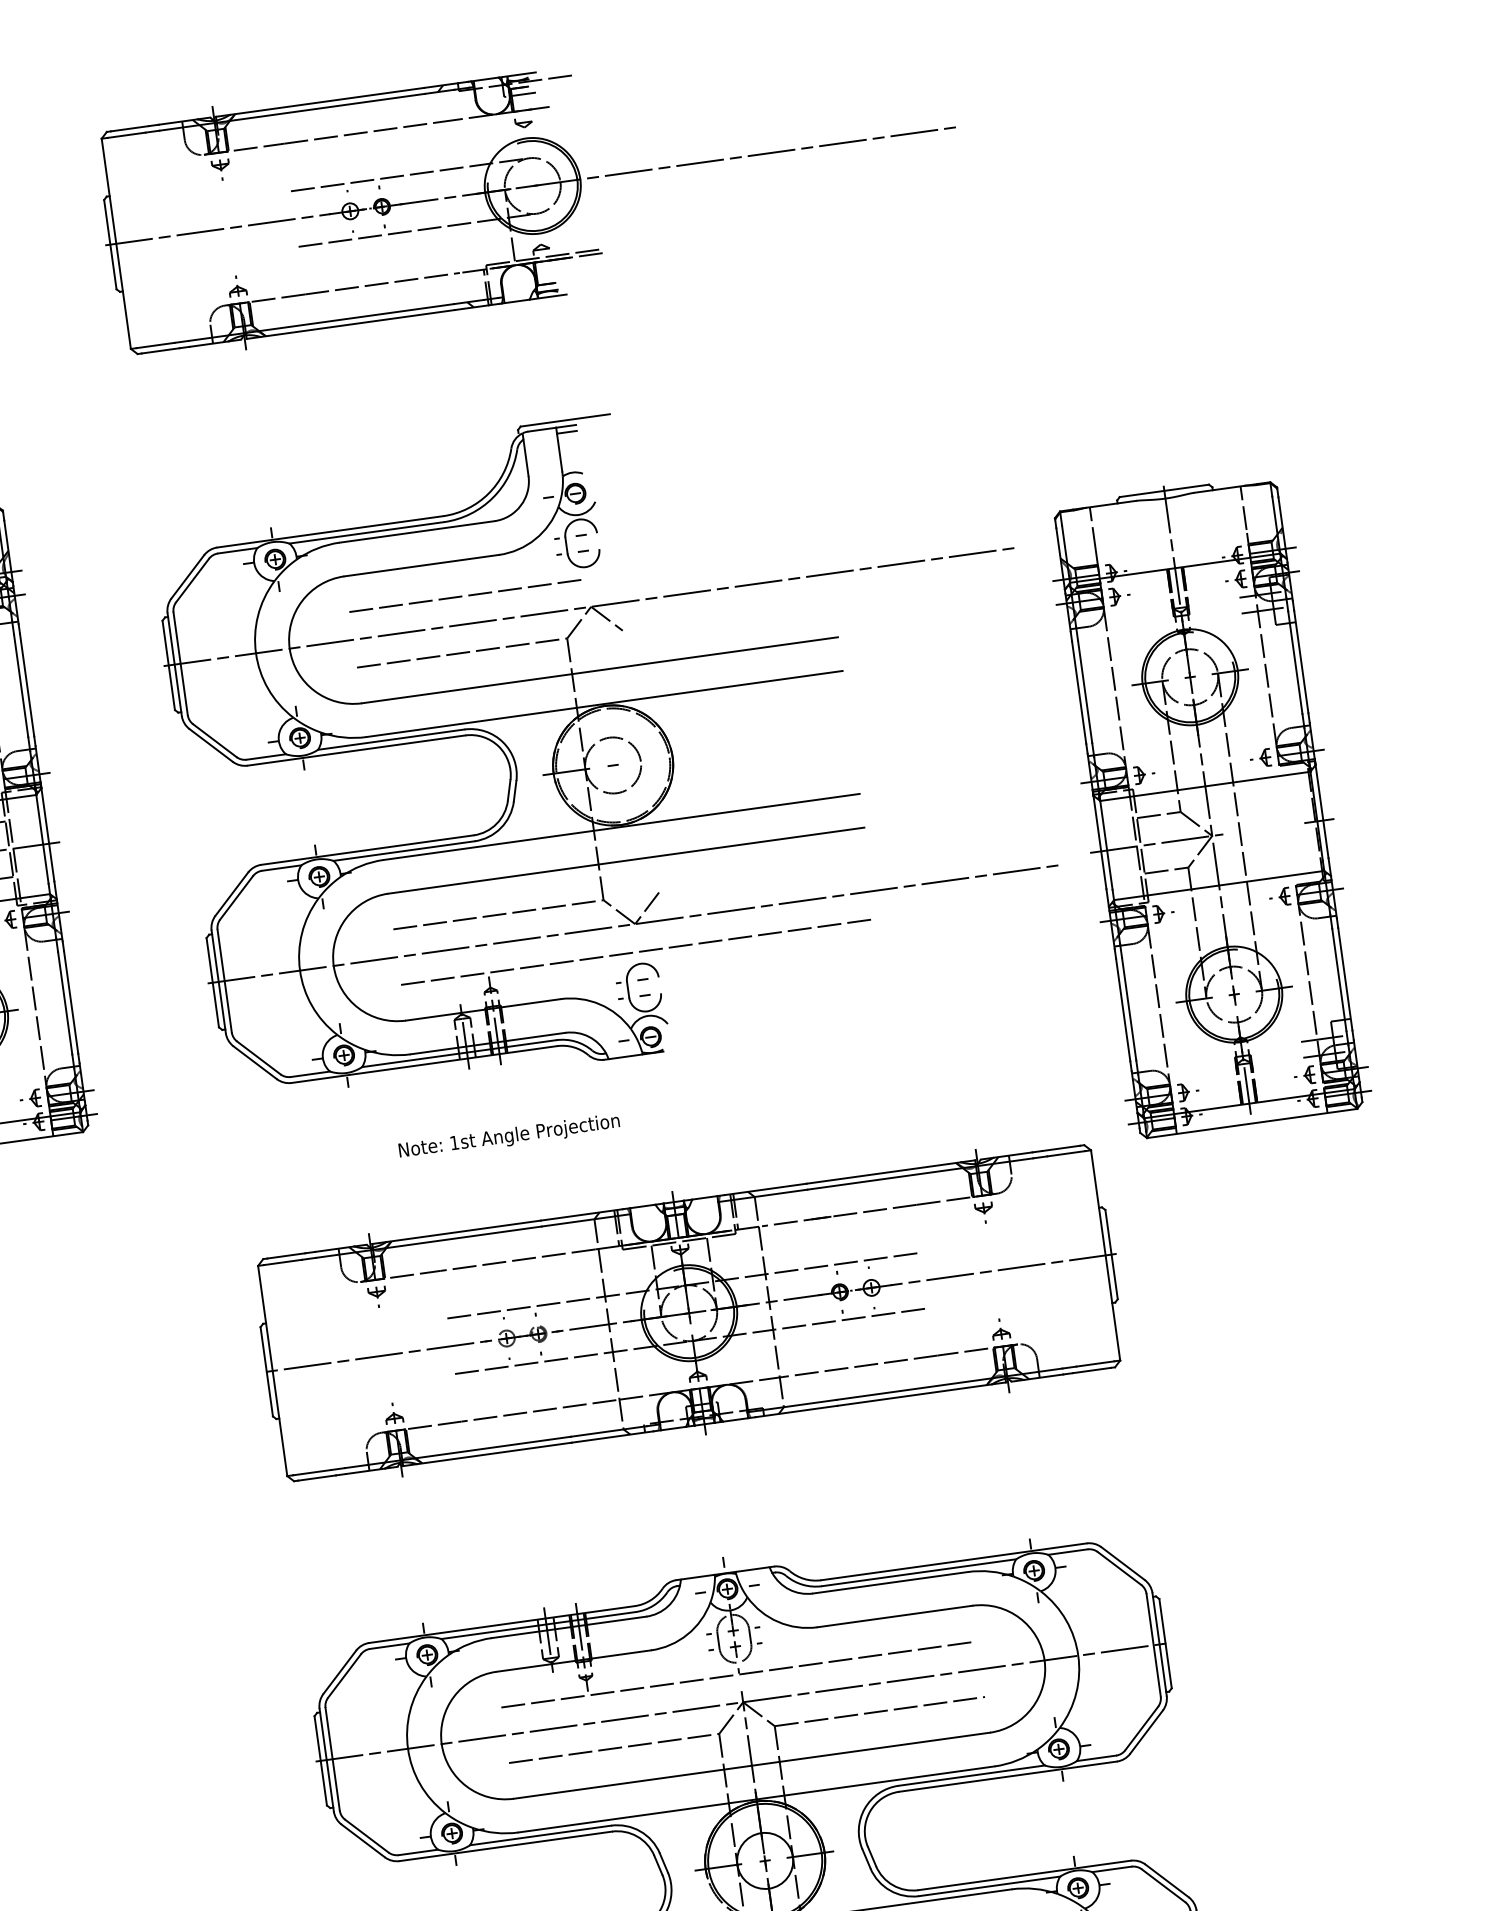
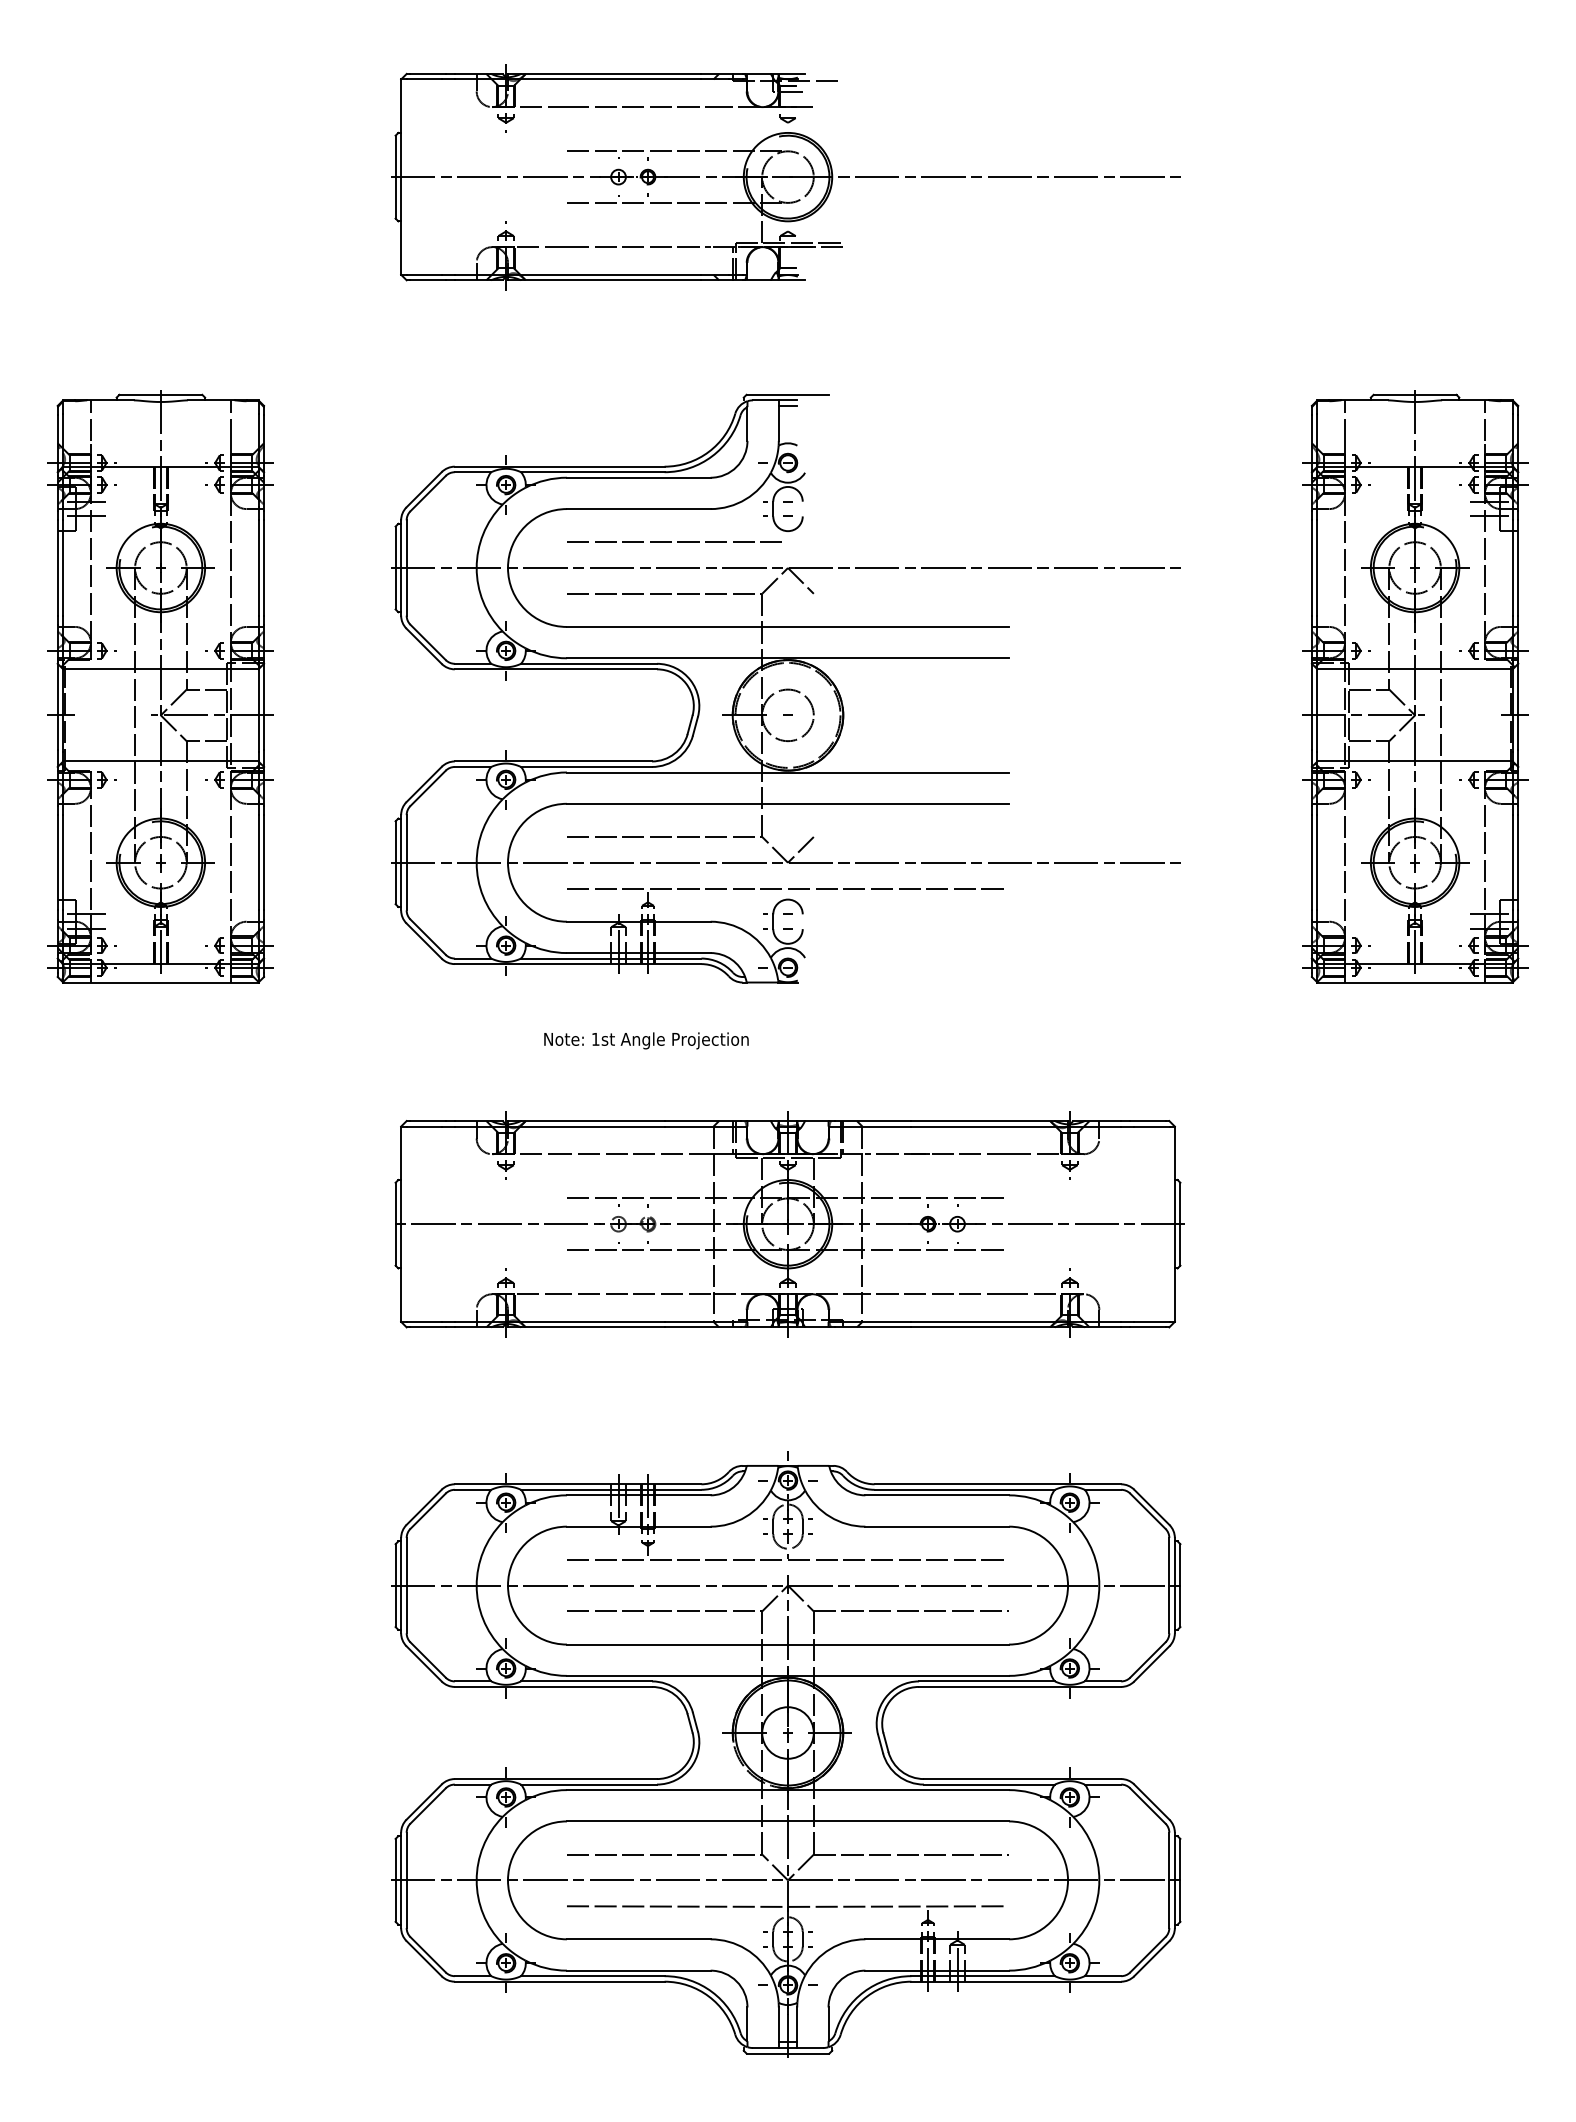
part: (1208, 804) -> (1415, 686), moved

